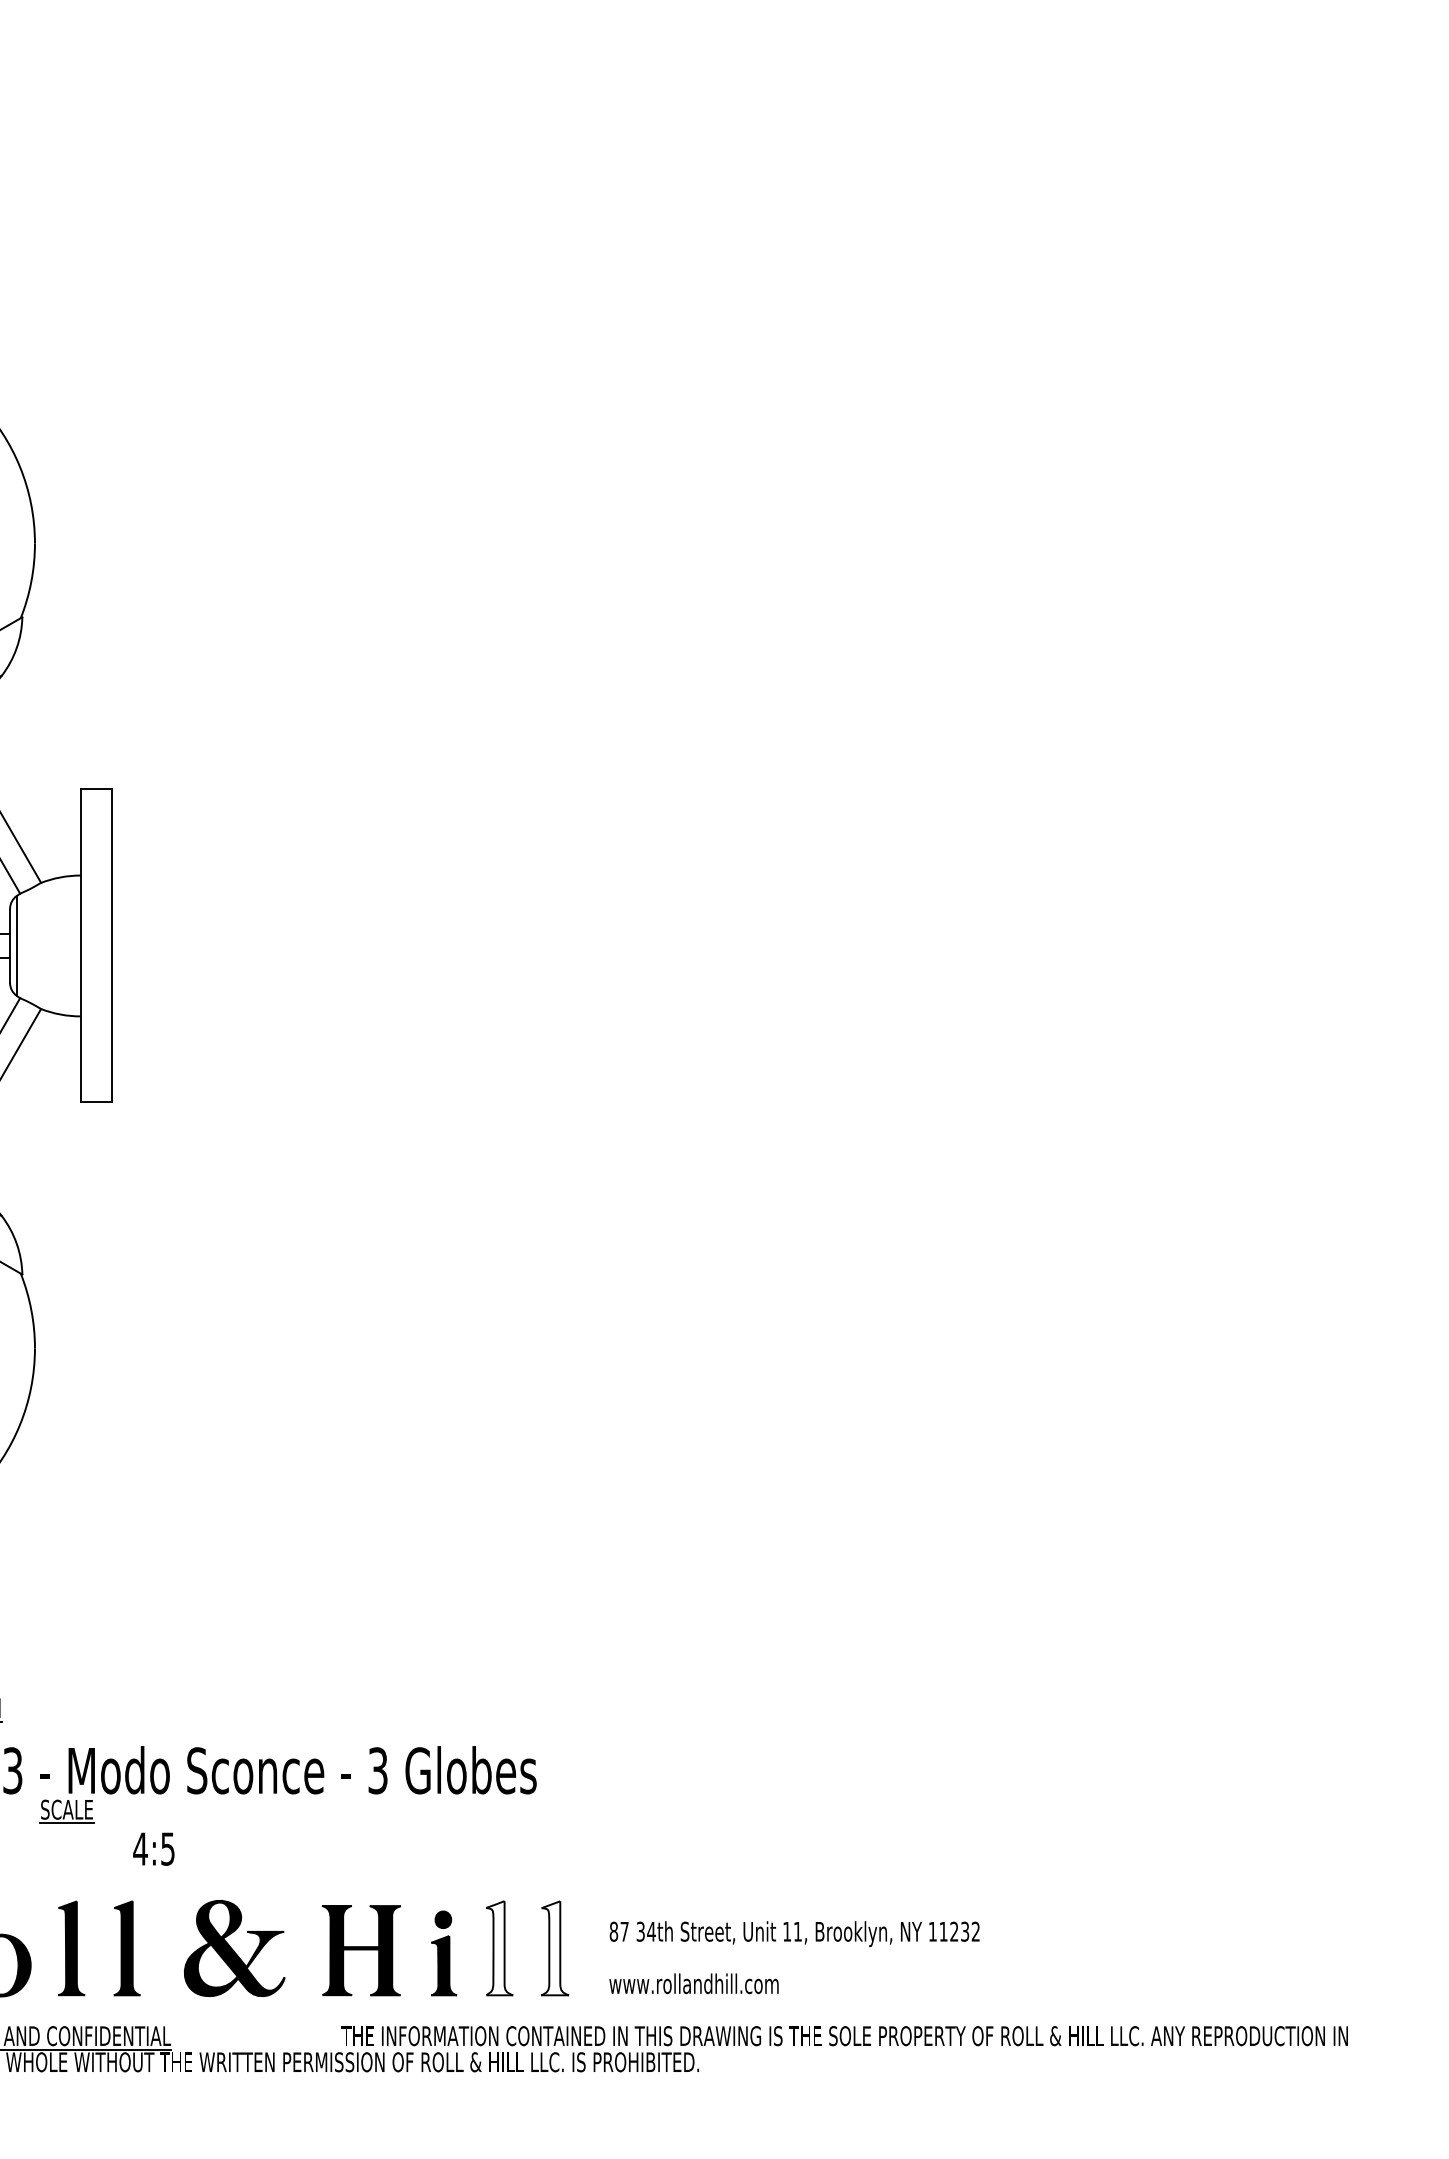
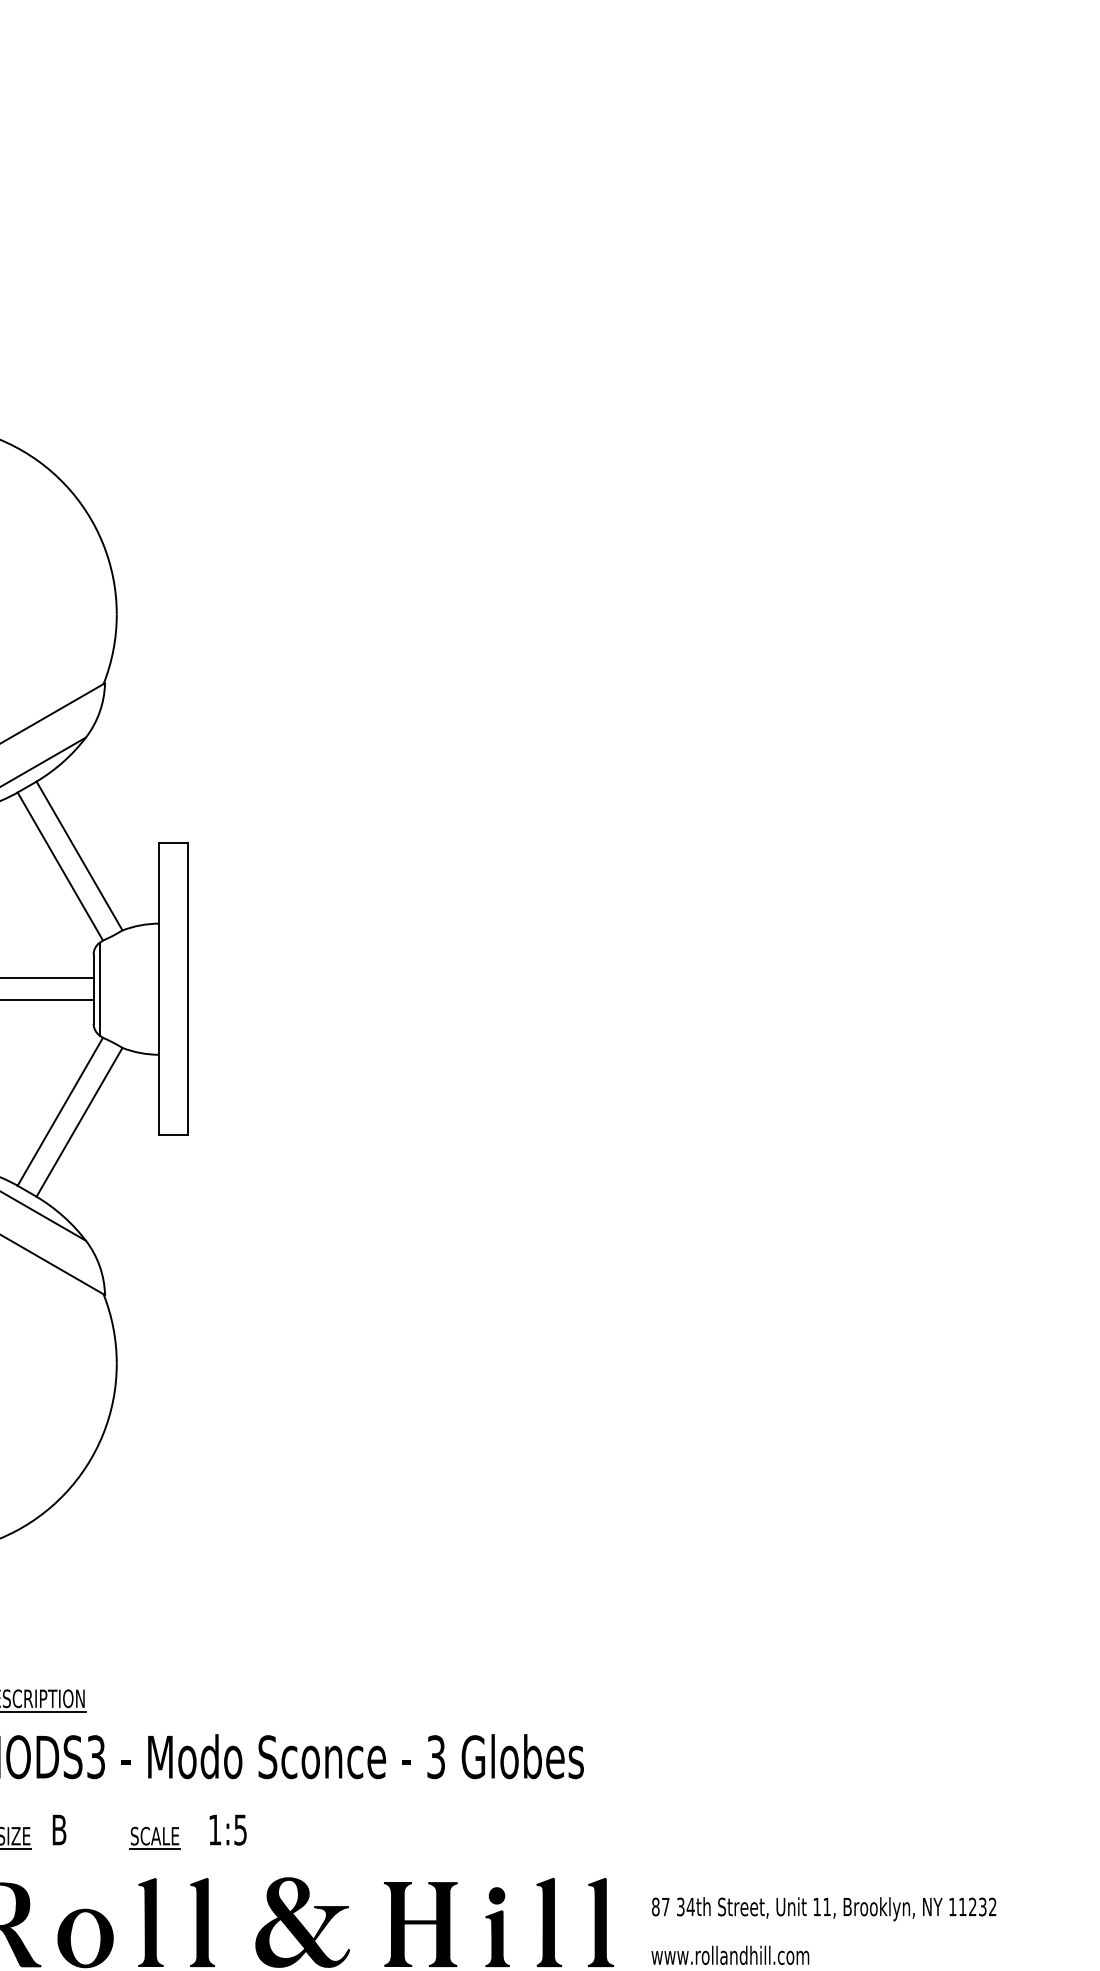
part: (66, 1811) -> (154, 1837), moved
text: (140, 1848) -> (215, 1829), 4:5 -> 1:5
fill: (499, 1948) -> (549, 1922), added
fill: (555, 1948) -> (601, 1922), added

